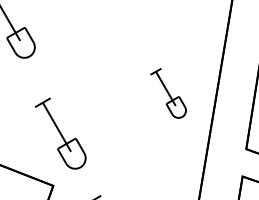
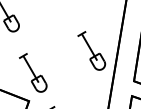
part: (168, 92) -> (91, 50), size x1.43

